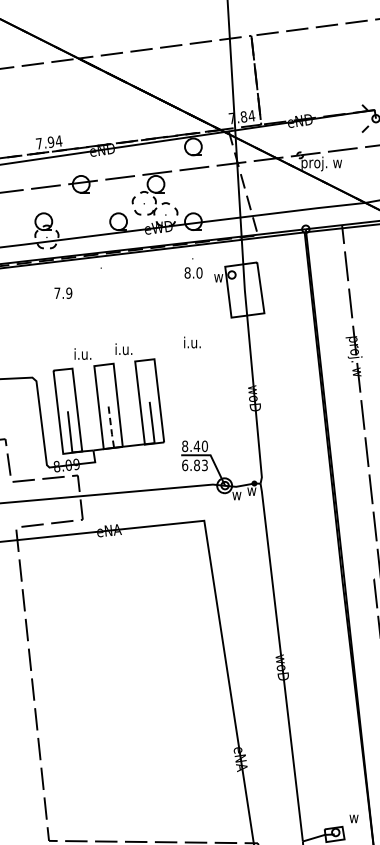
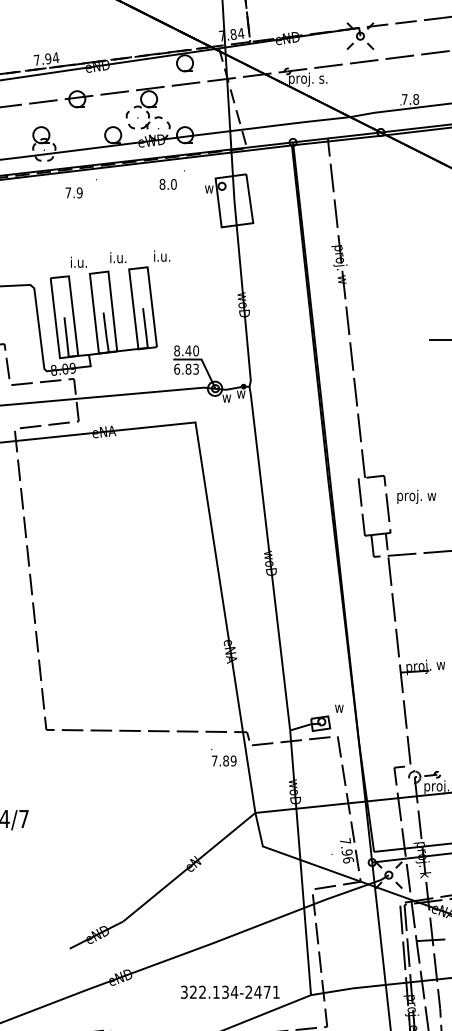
text: (337, 163) -> (323, 79), proj. w -> proj. s.
text: (192, 273) -> (167, 184), moved
text: (62, 292) -> (73, 192), moved
text: (192, 341) -> (162, 255), moved
line: (111, 427) -> (106, 332), dashed -> solid

